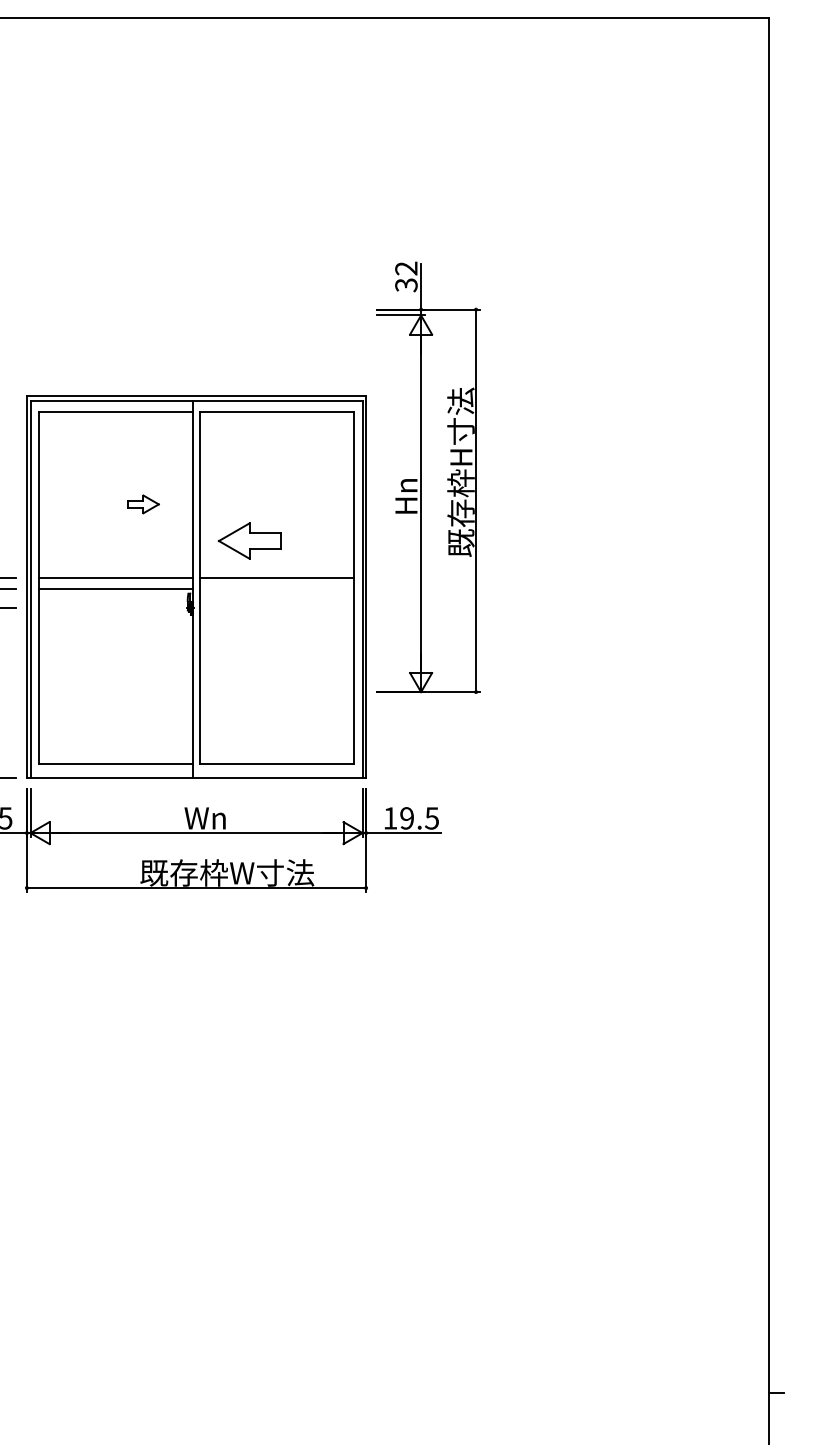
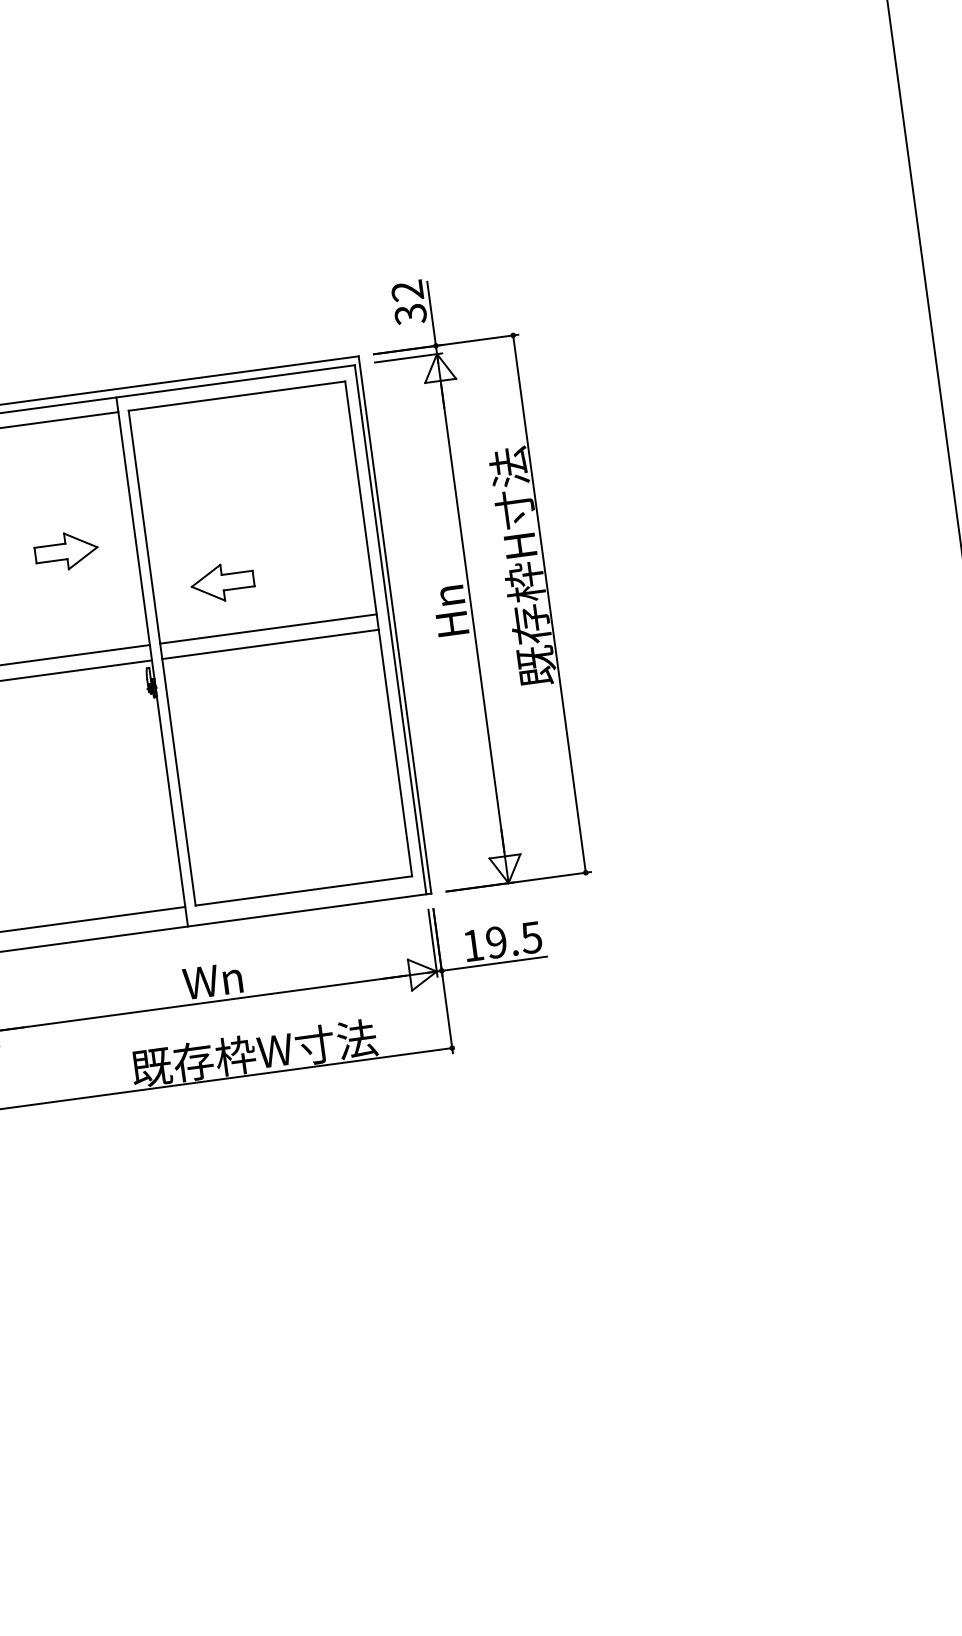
part: (428, 477) -> (478, 580), moved
part: (143, 504) -> (66, 551), size x1.43
part: (249, 540) -> (222, 582), size x0.71
line: (277, 588) -> (270, 644), added

